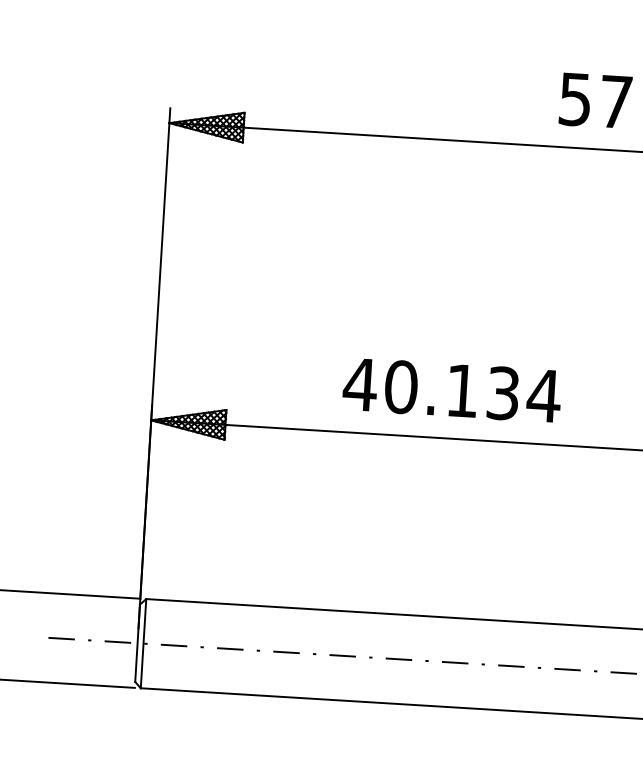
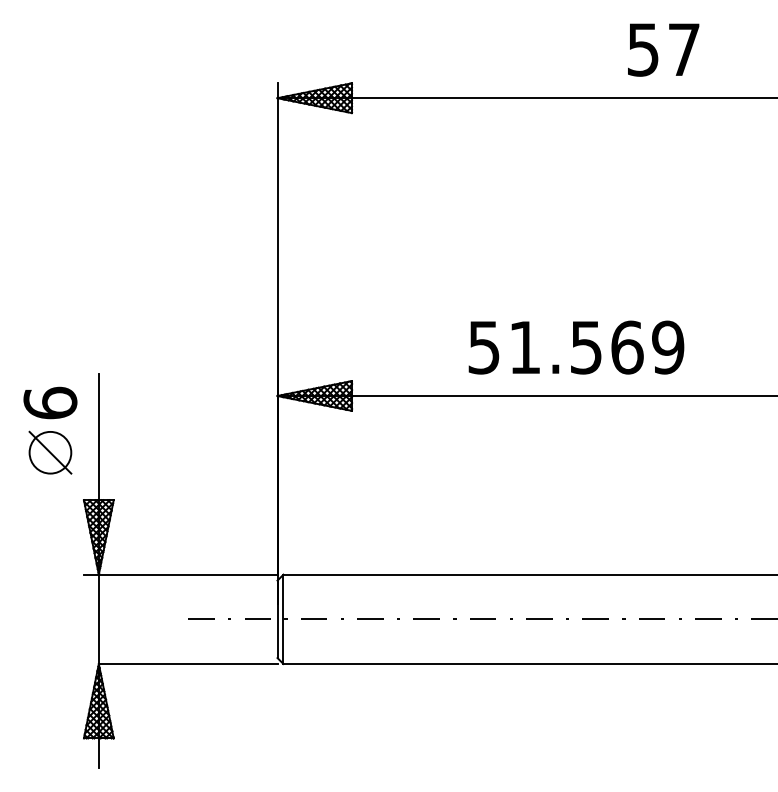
text: (595, 100) -> (663, 49), moved
text: (452, 390) -> (576, 347), 40.134 -> 51.569

